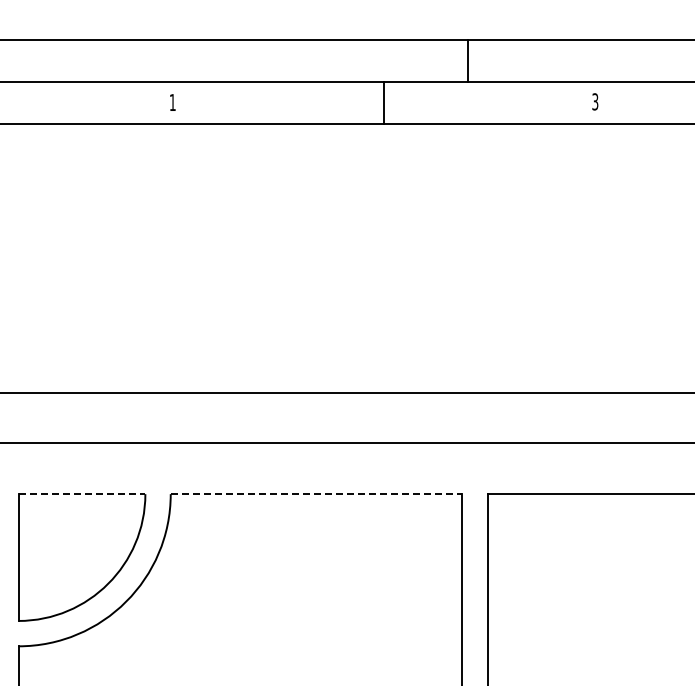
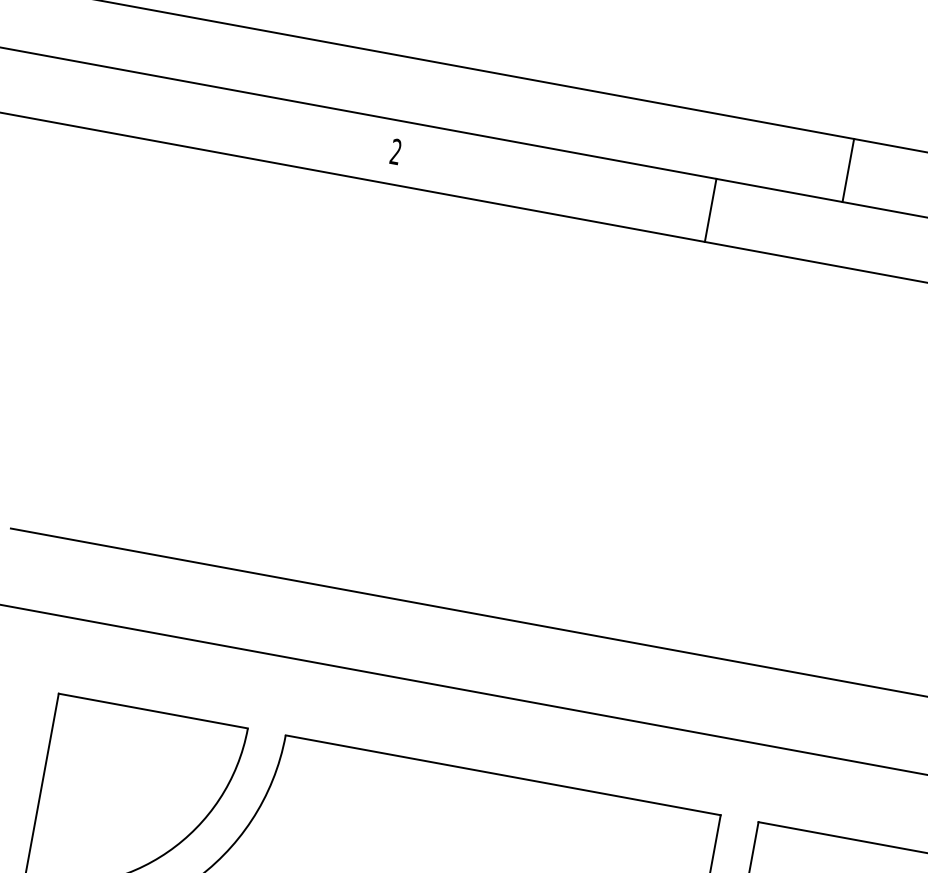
text: (172, 101) -> (395, 150), 1 -> 2
line: (82, 494) -> (154, 711), dashed -> solid
line: (316, 494) -> (503, 775), dashed -> solid

